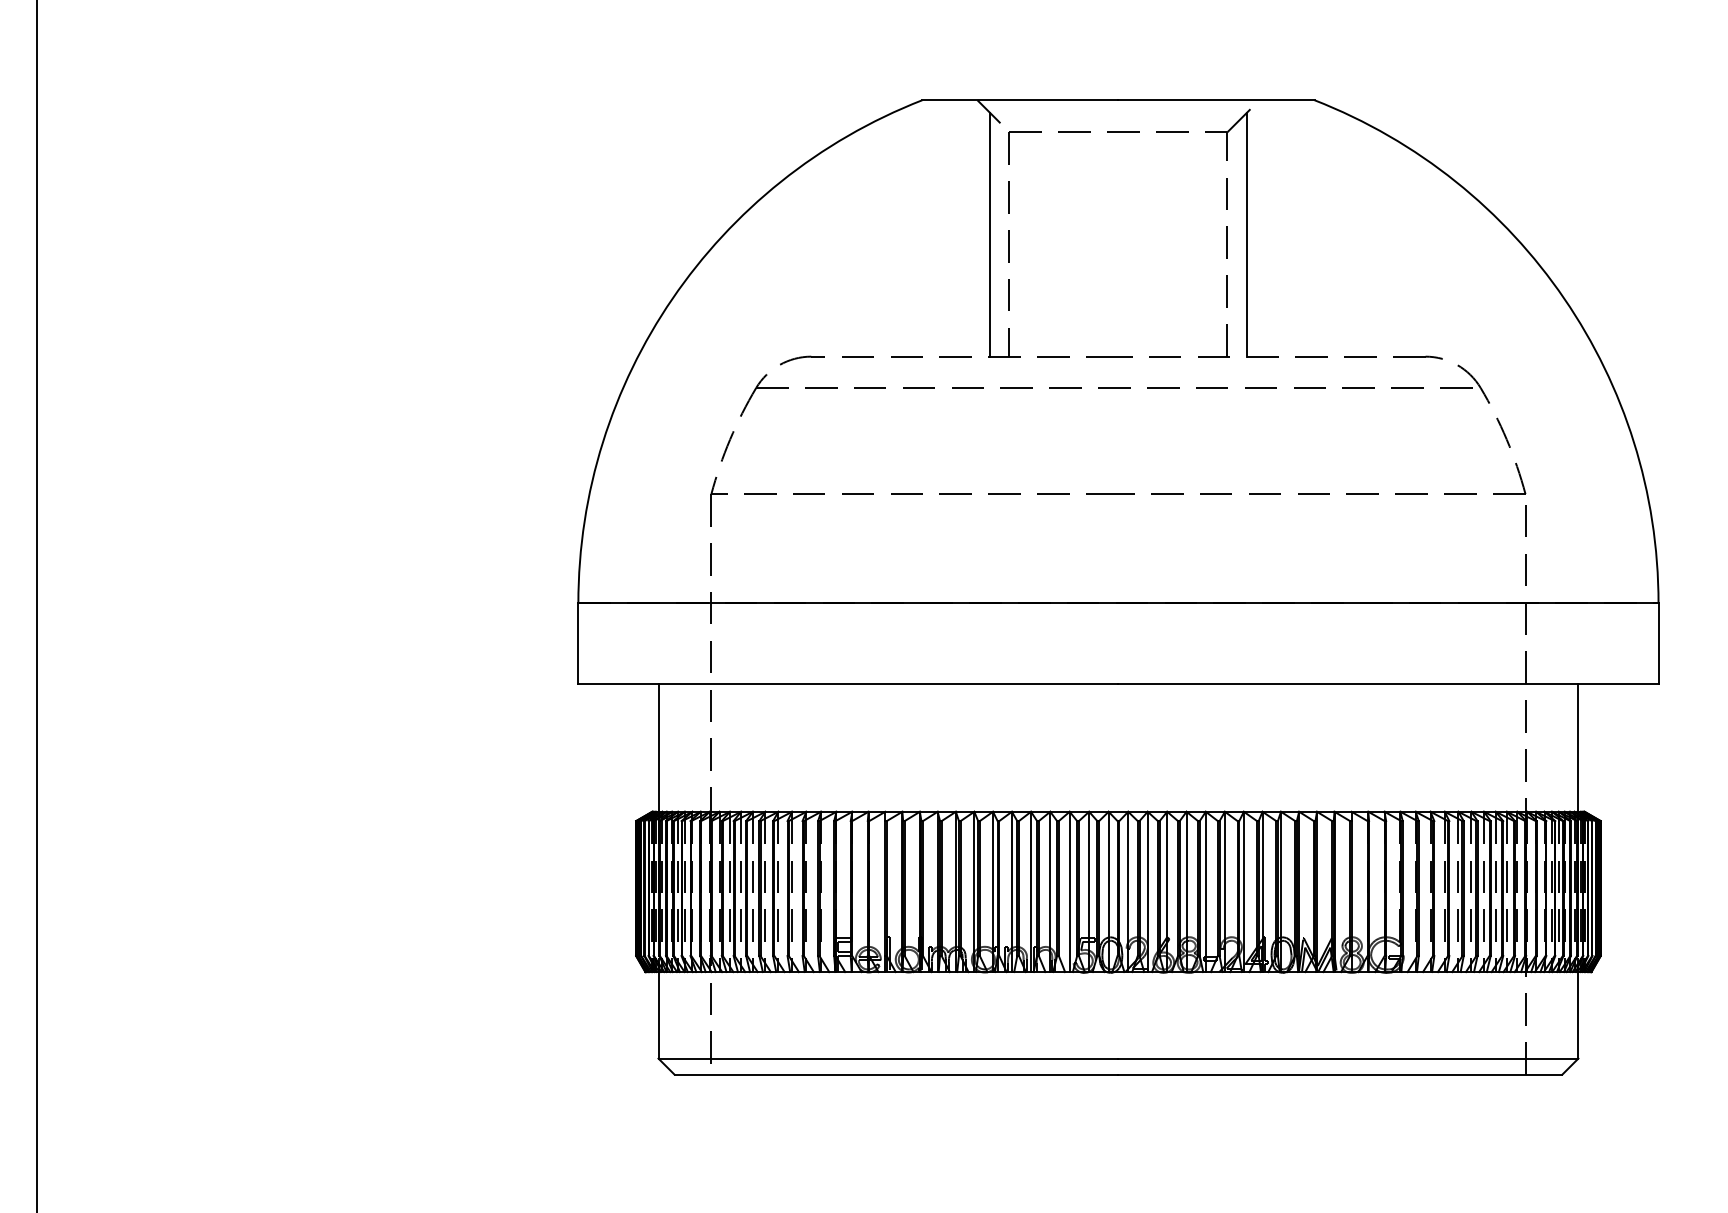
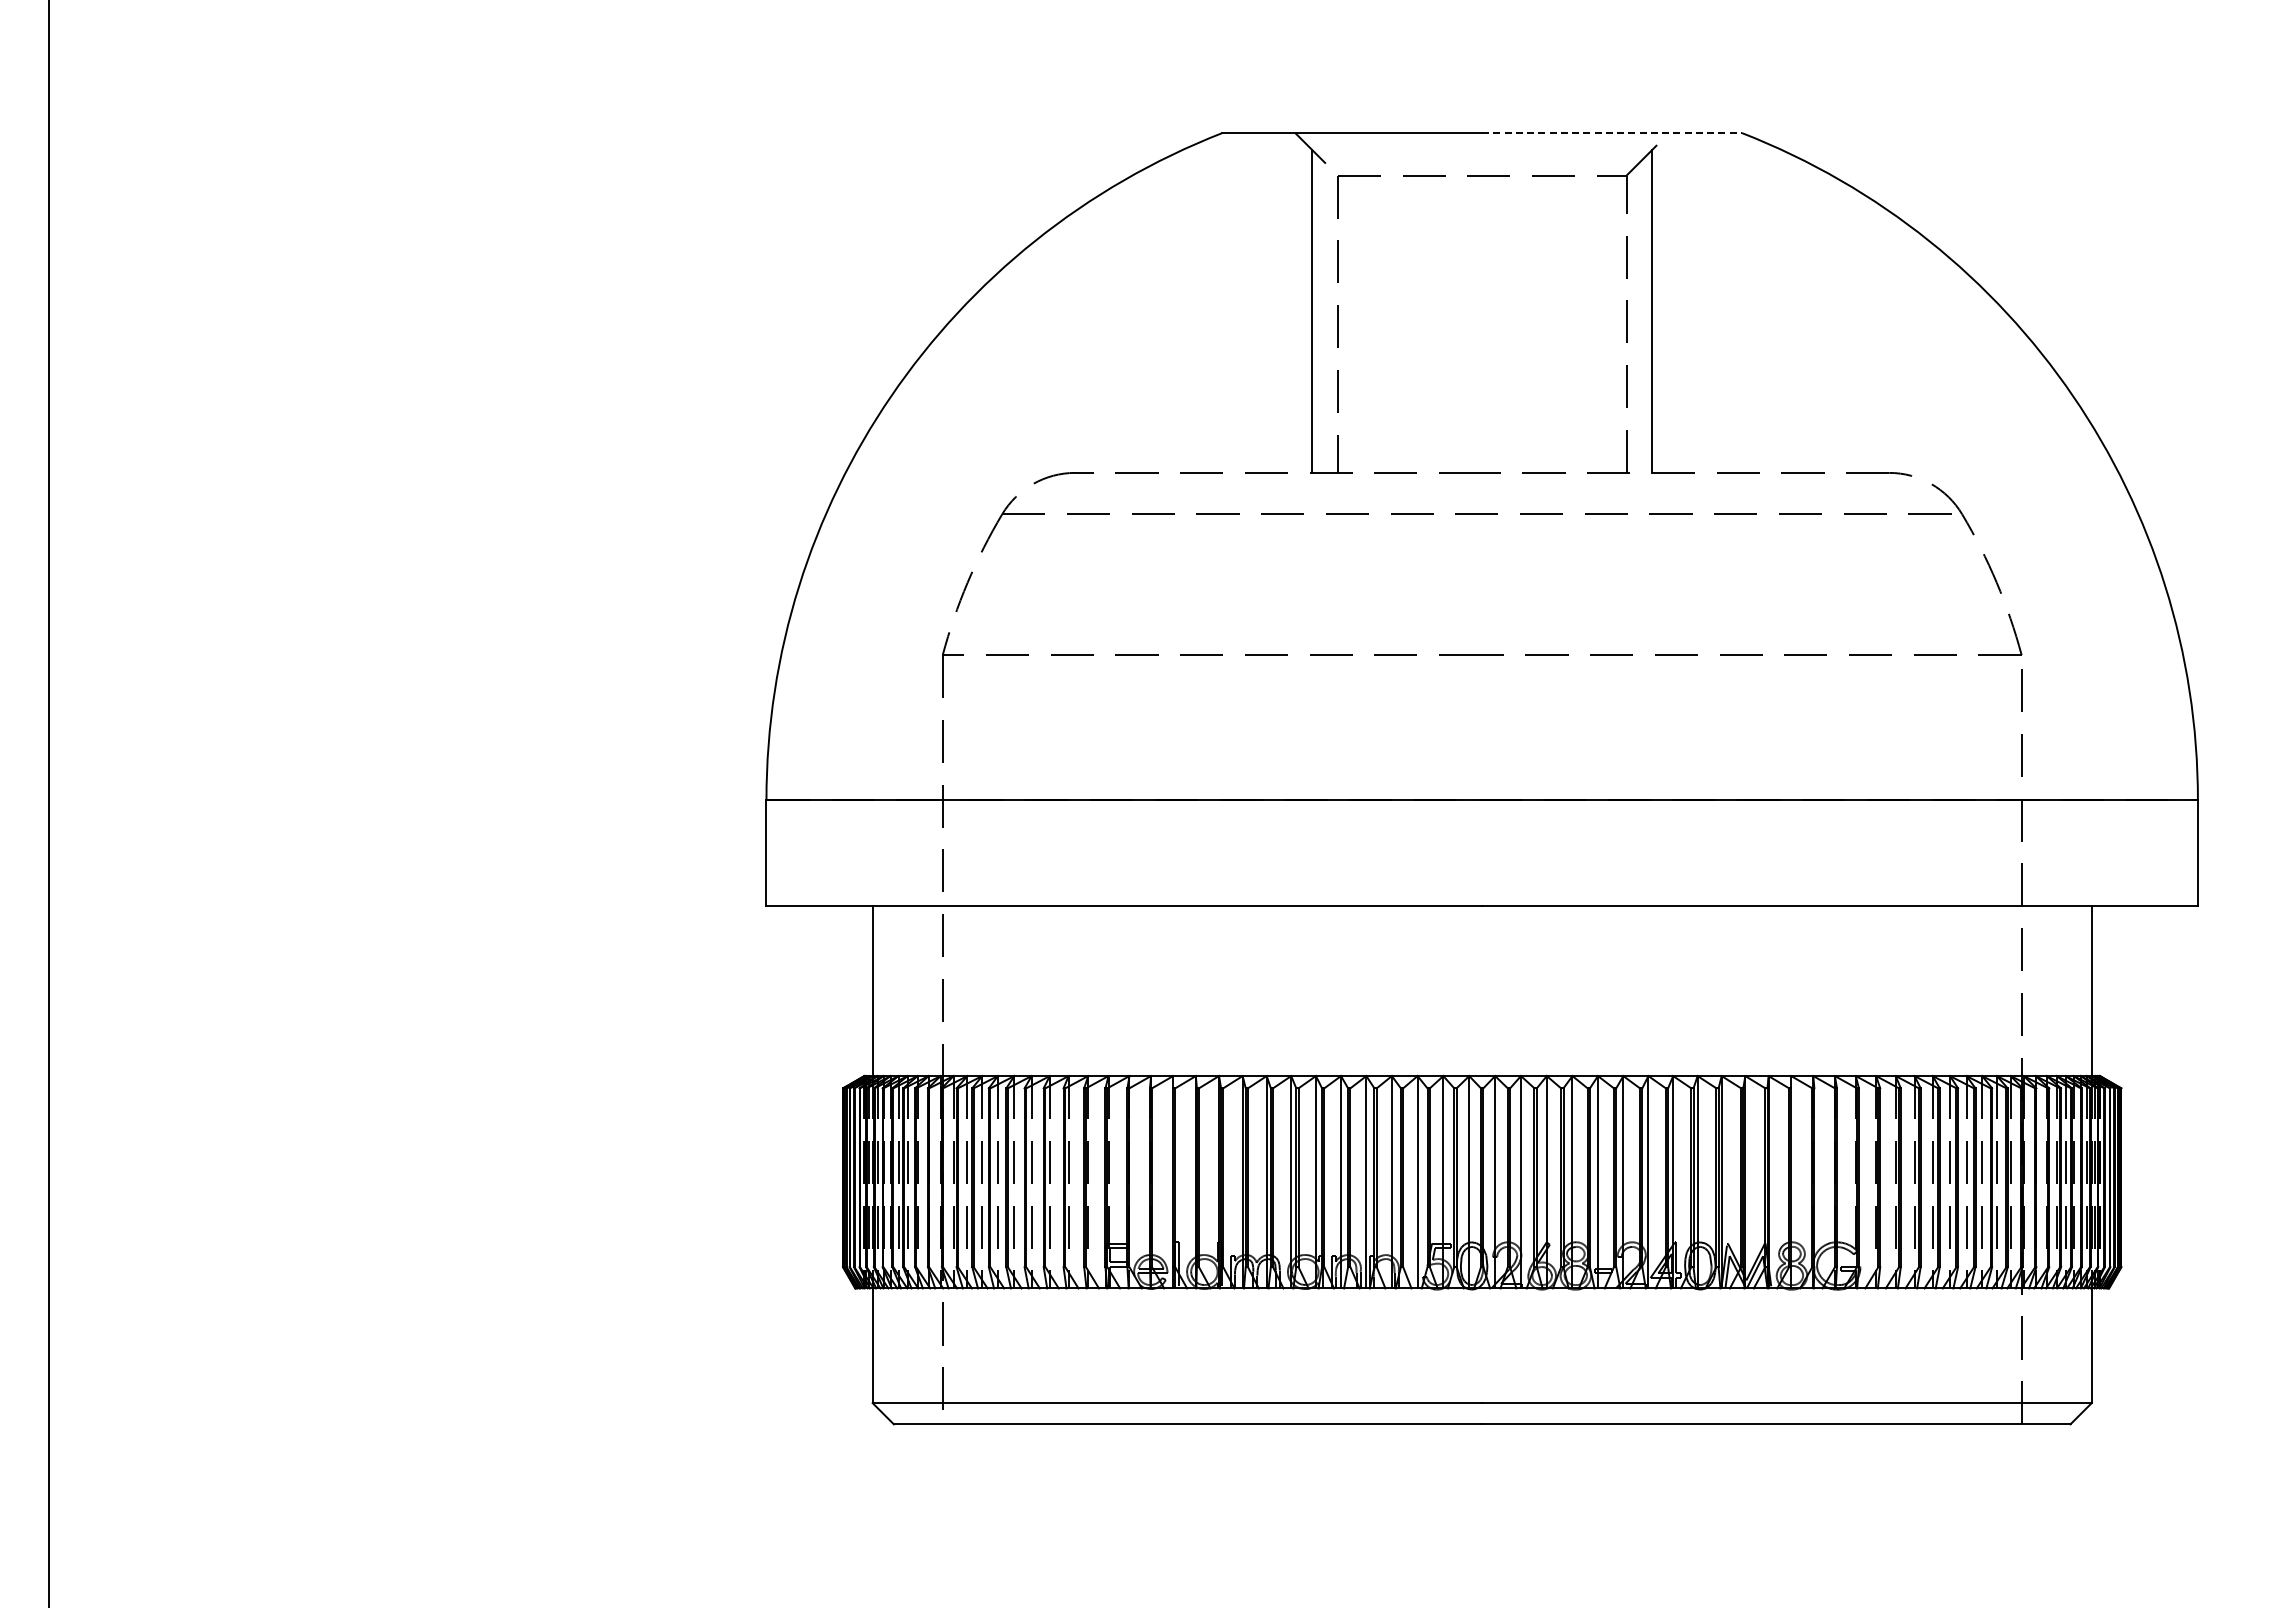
line: (1216, 100) -> (1612, 133), solid -> dashed

